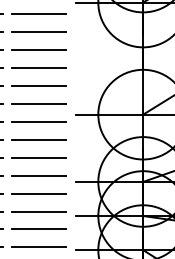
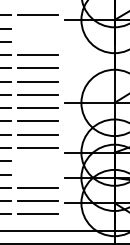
line: (38, 13) -> (37, 28), removed
line: (38, 31) -> (37, 41), removed
line: (38, 193) -> (37, 161), removed
line: (38, 211) -> (37, 174), removed

